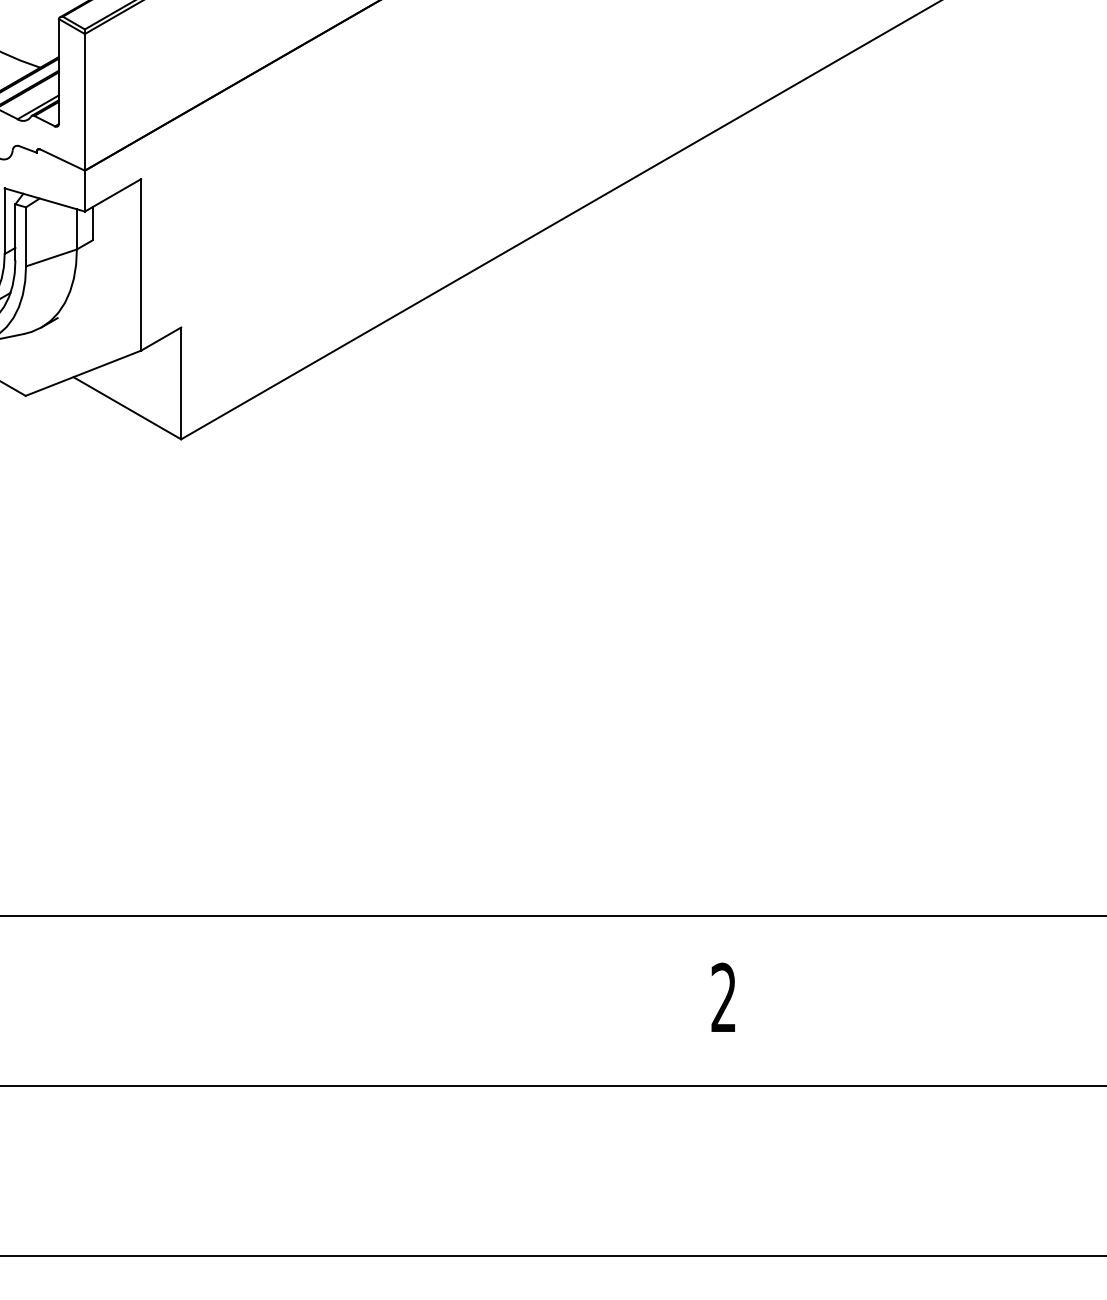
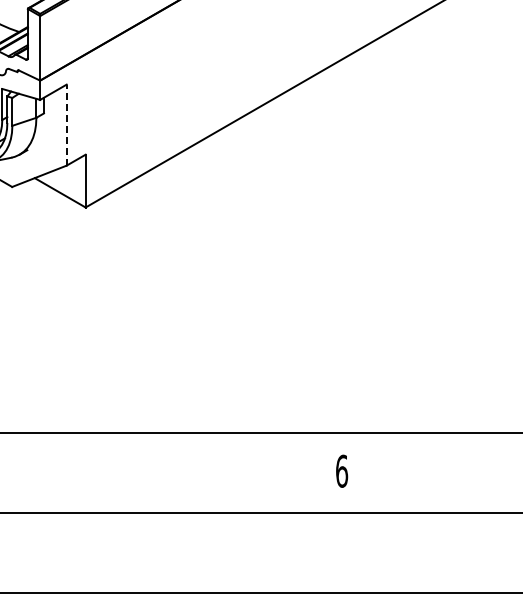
line: (140, 265) -> (66, 125), solid -> dashed
text: (725, 996) -> (342, 470), 2 -> 6

